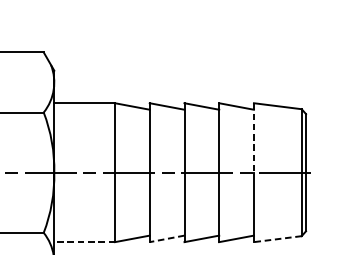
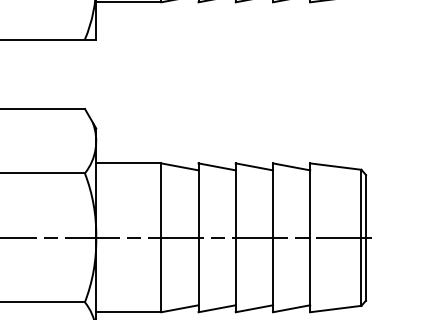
line: (254, 138) -> (310, 201), dashed -> solid
line: (167, 238) -> (217, 308), dashed -> solid
line: (277, 239) -> (335, 309), dashed -> solid
line: (84, 242) -> (128, 312), dashed -> solid

